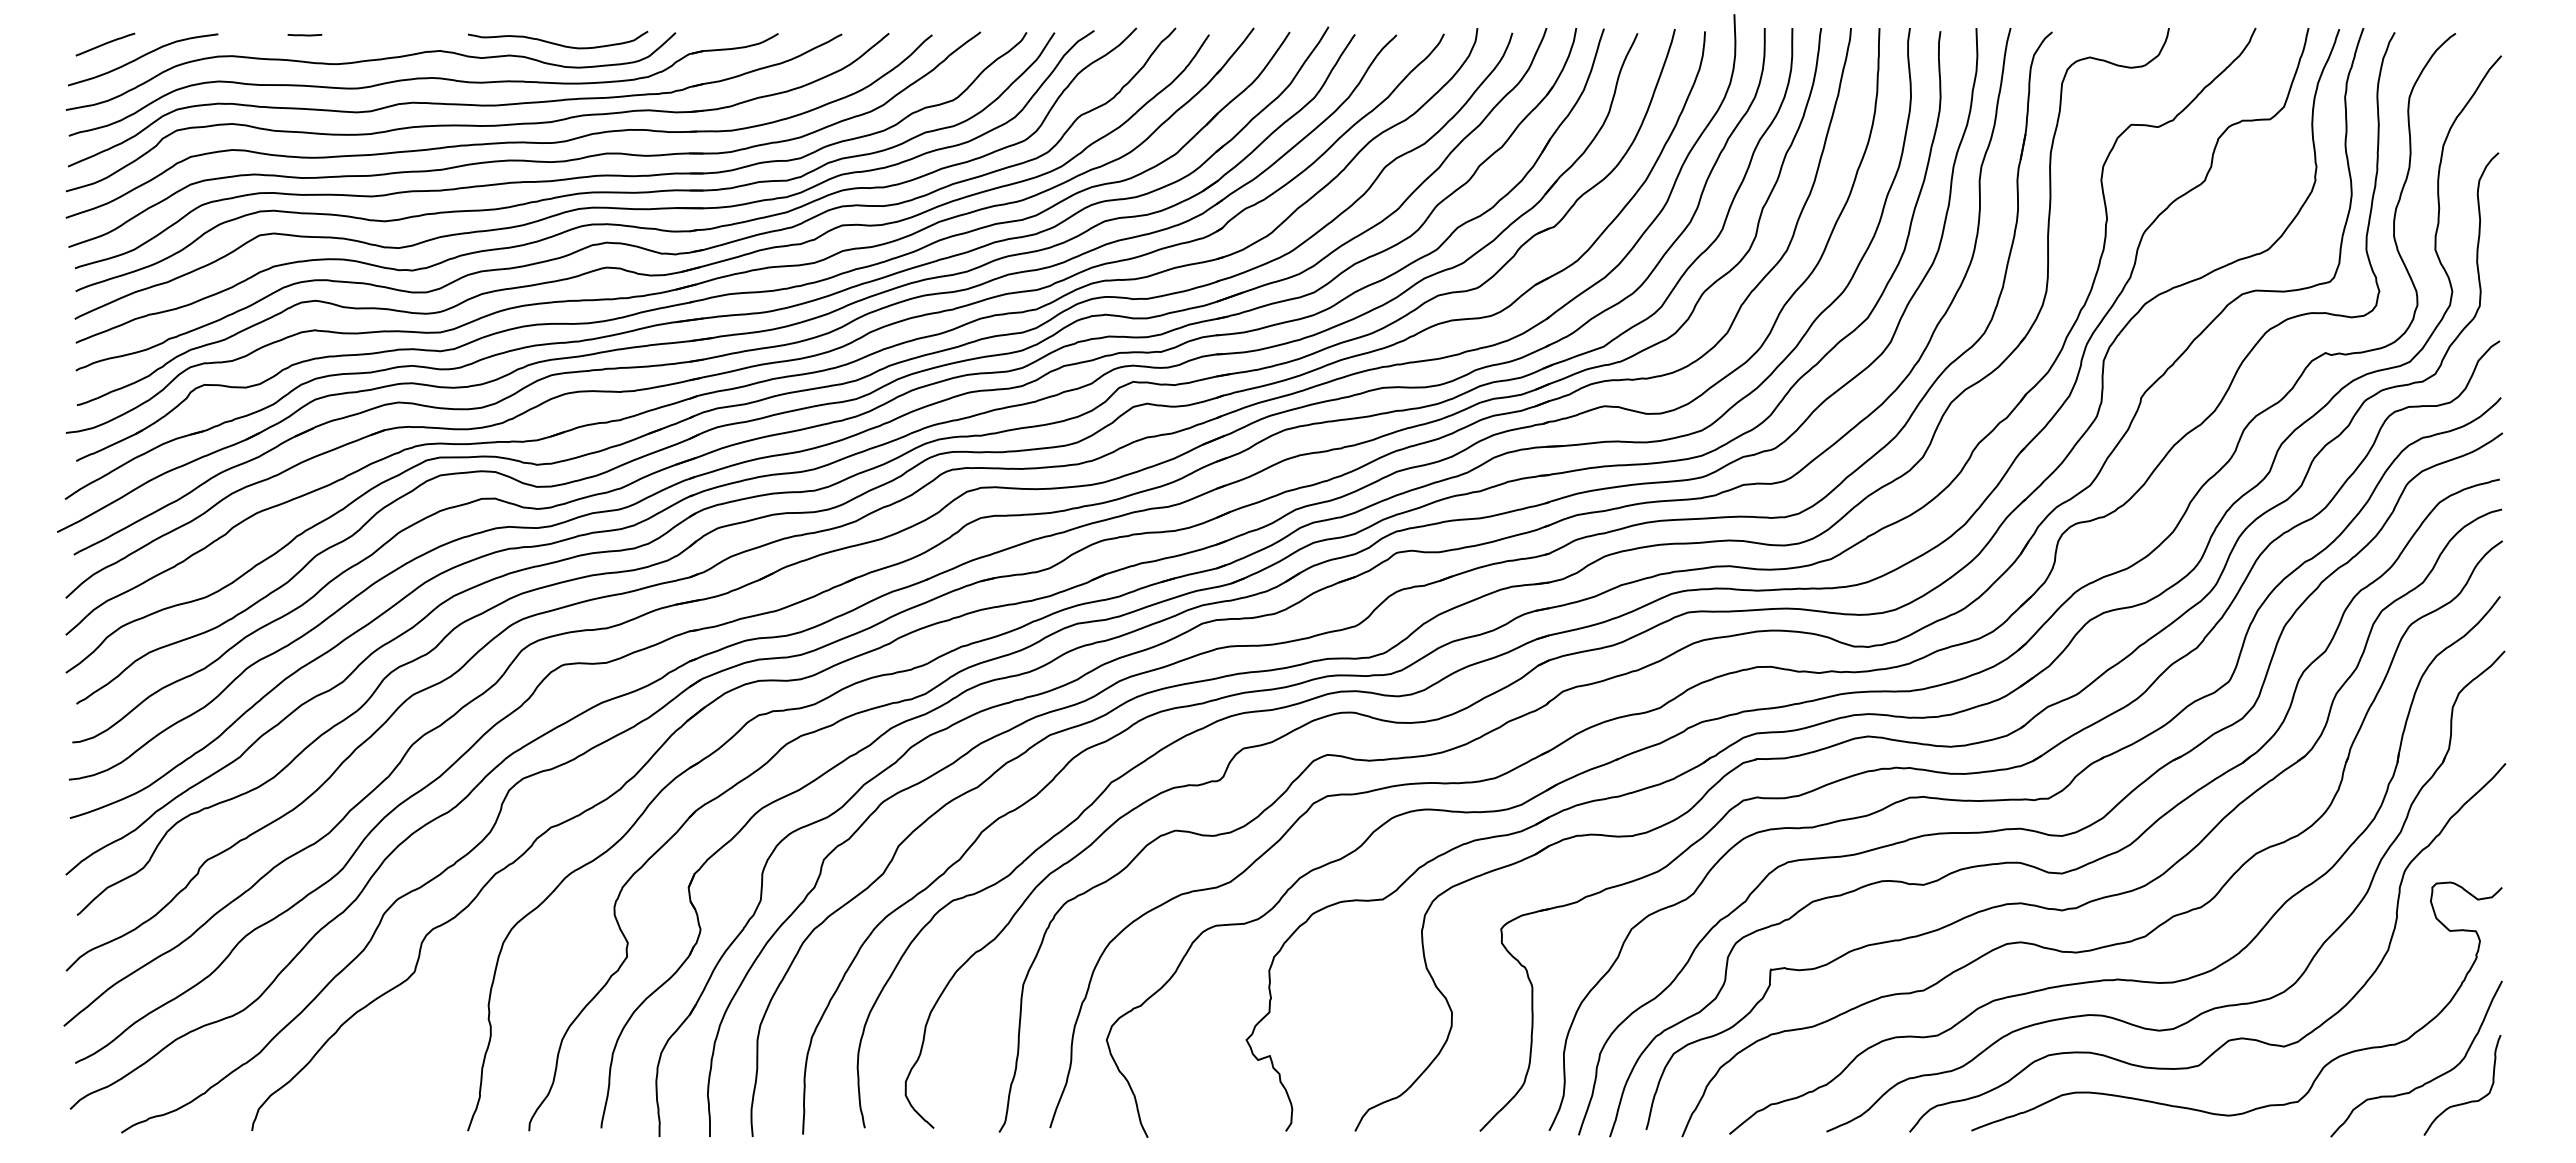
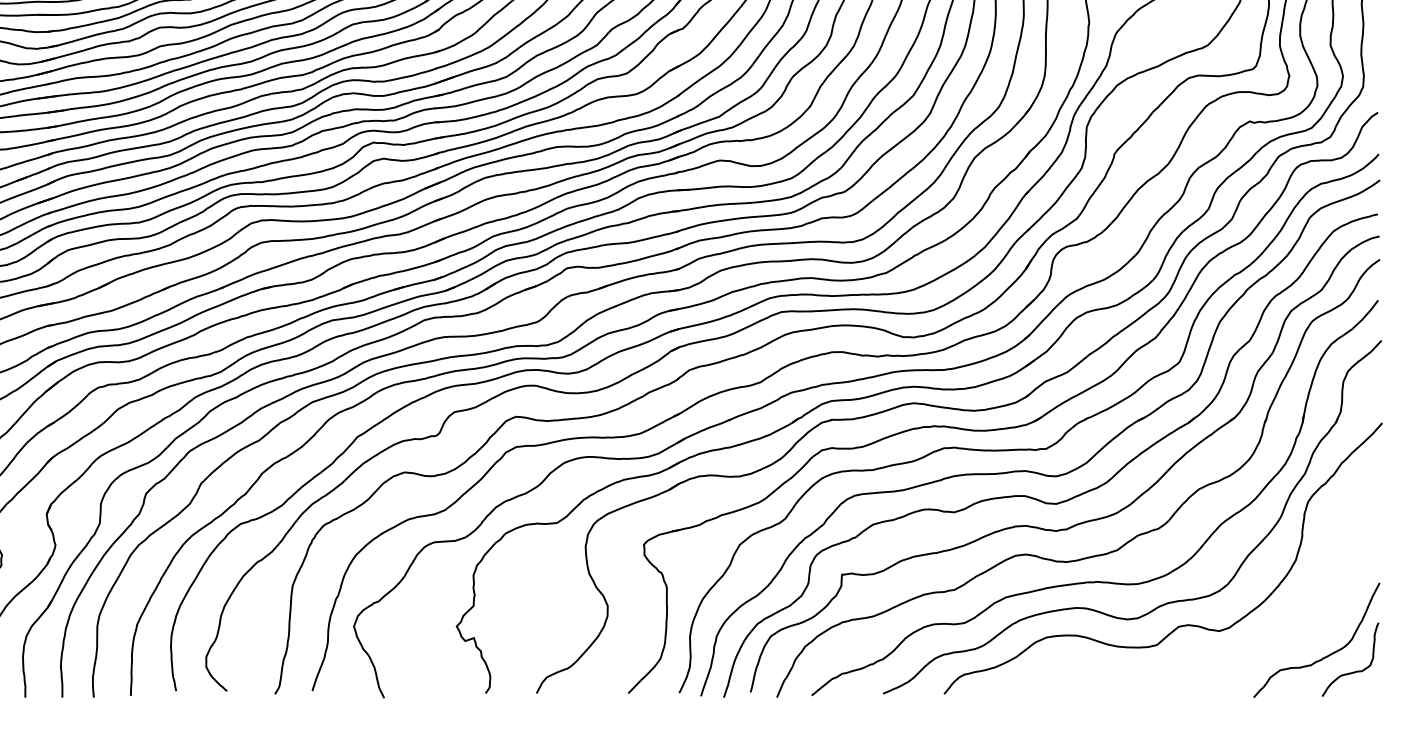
curve: (2260, 1106) -> (1202, 675), removed

